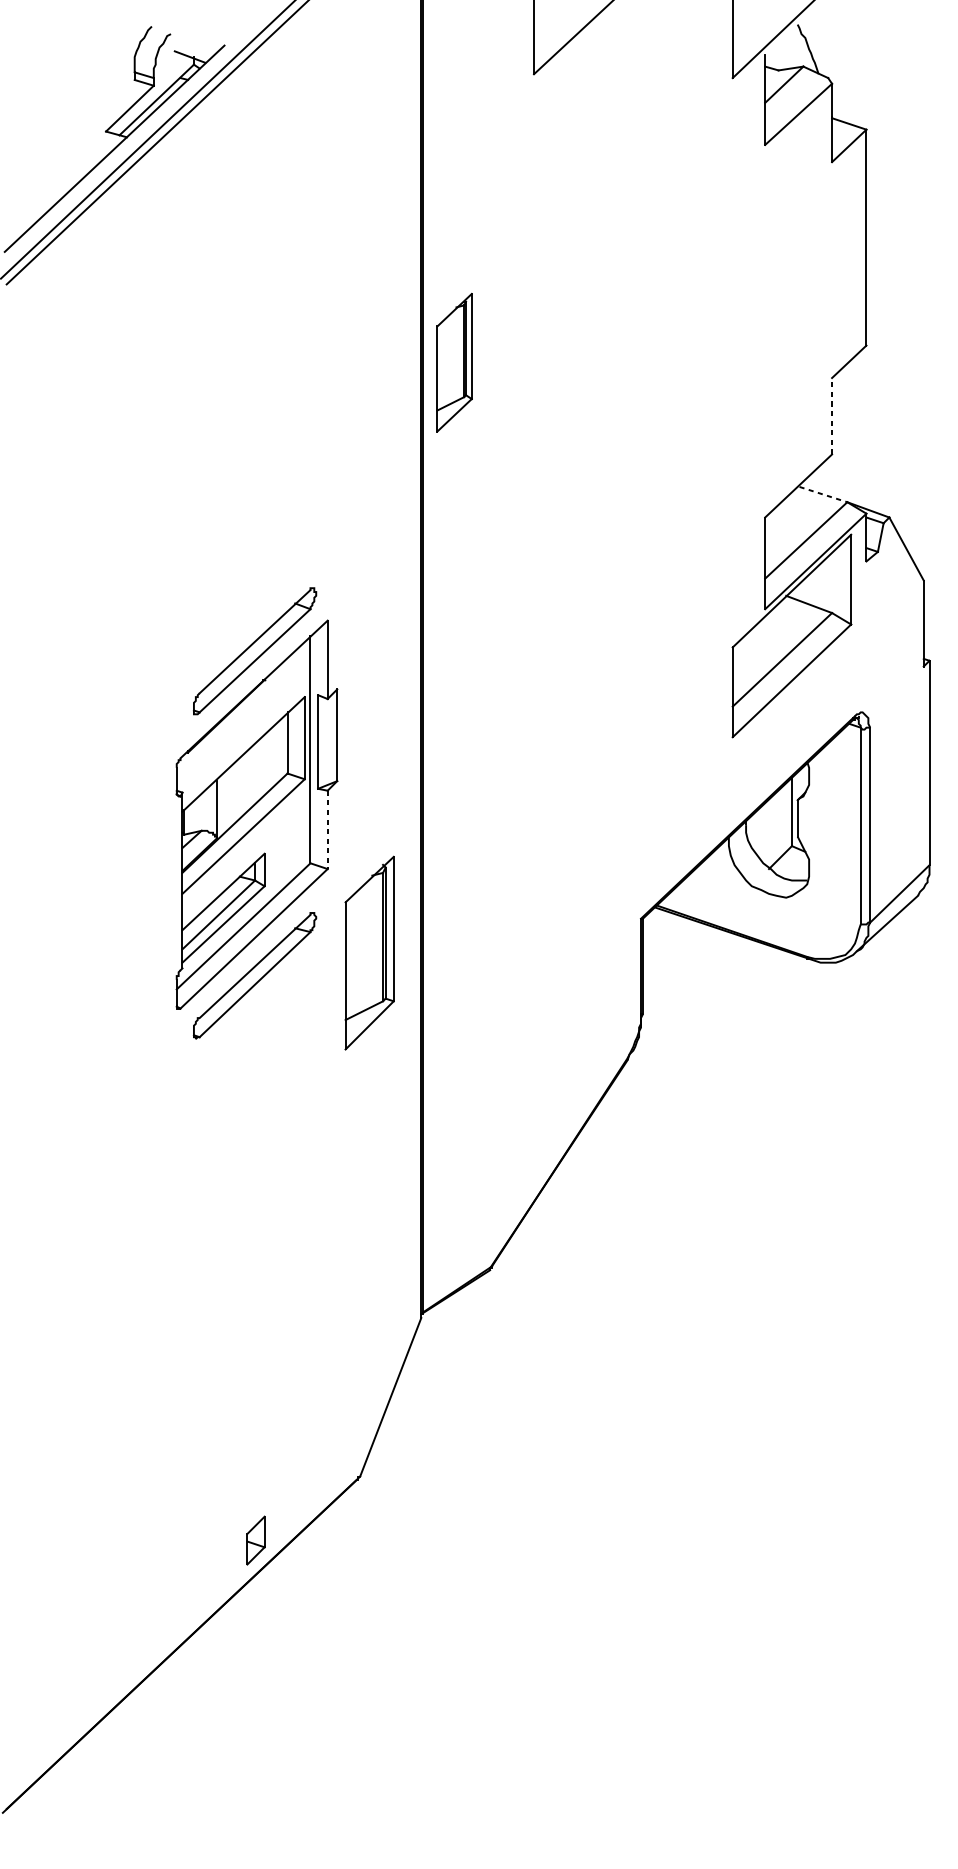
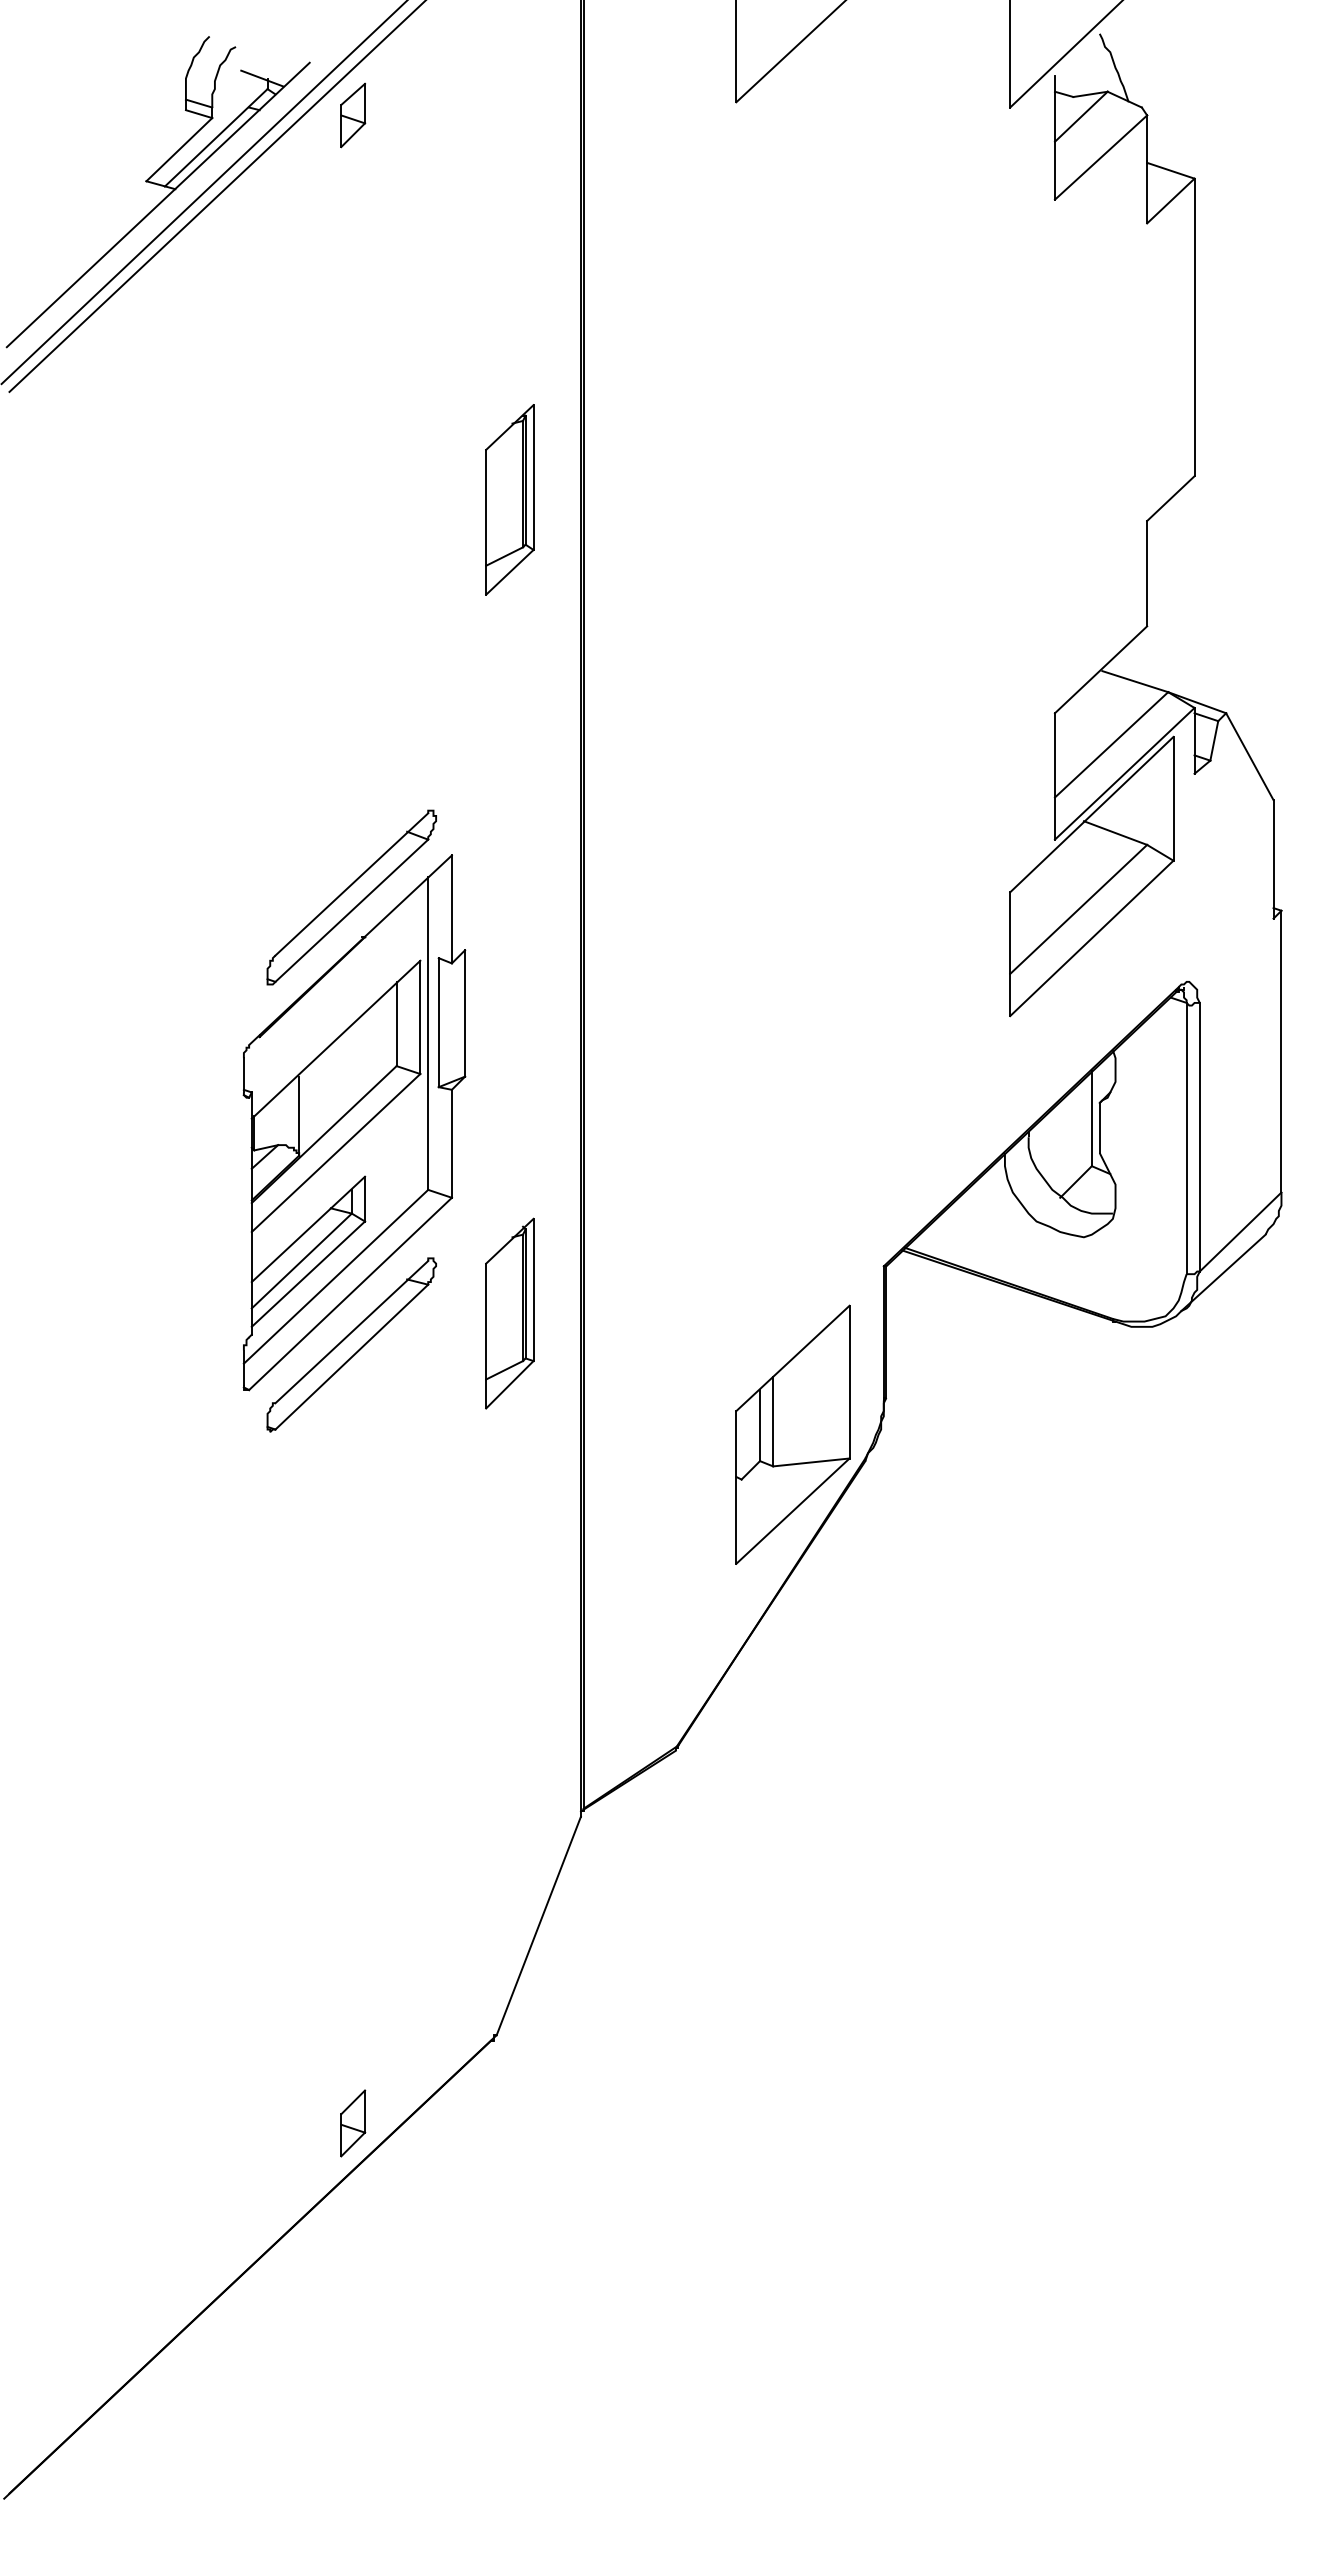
part: (256, 83) -> (353, 115), added
part: (454, 362) -> (509, 499), moved
line: (832, 416) -> (1147, 573), dashed -> solid
line: (823, 494) -> (1135, 681), dashed -> solid
line: (327, 829) -> (451, 1143), dashed -> solid
part: (369, 953) -> (509, 1313), size x0.71
part: (574, 1040) -> (792, 1434), added

